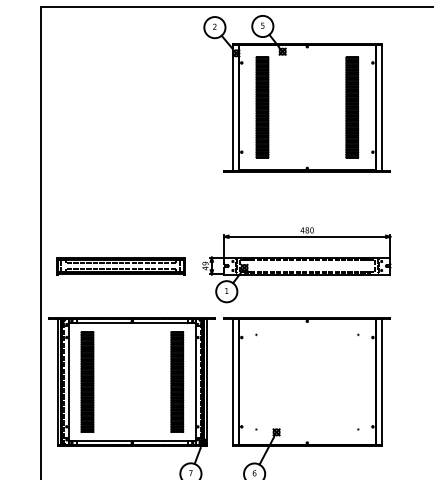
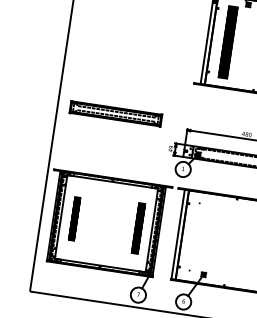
part: (120, 266) -> (115, 114), moved
part: (87, 381) -> (74, 218), size x0.6
part: (177, 381) -> (138, 228), size x0.7

